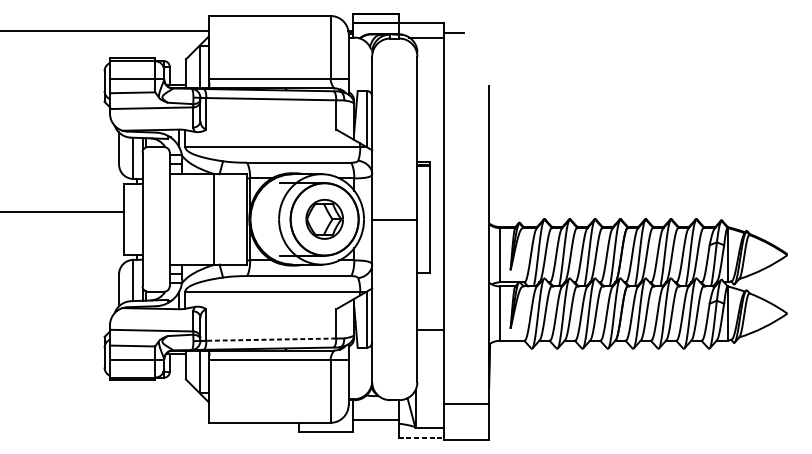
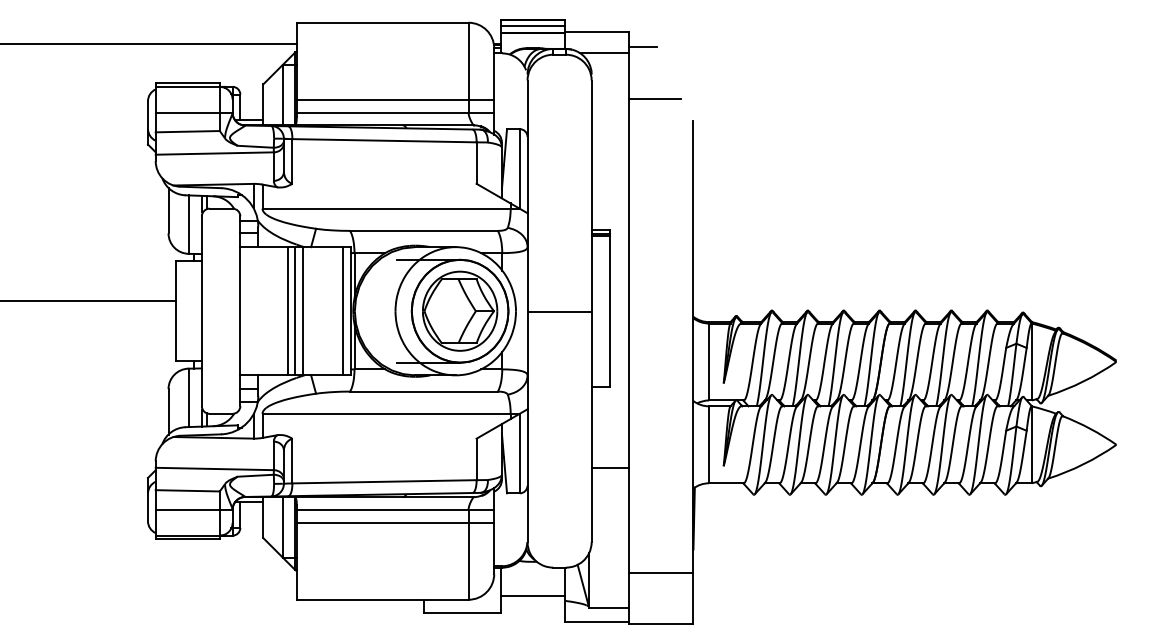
line: (375, 18) -> (532, 26), added
line: (462, 69) -> (655, 98), added
line: (279, 70) -> (395, 99), added
part: (324, 218) -> (460, 310), size x1.43
line: (202, 219) -> (287, 311), added
line: (208, 219) -> (295, 311), added
line: (241, 219) -> (342, 311), added
line: (270, 339) -> (383, 481), dashed -> solid
line: (279, 368) -> (395, 522), added
line: (421, 438) -> (597, 621), dashed -> solid

